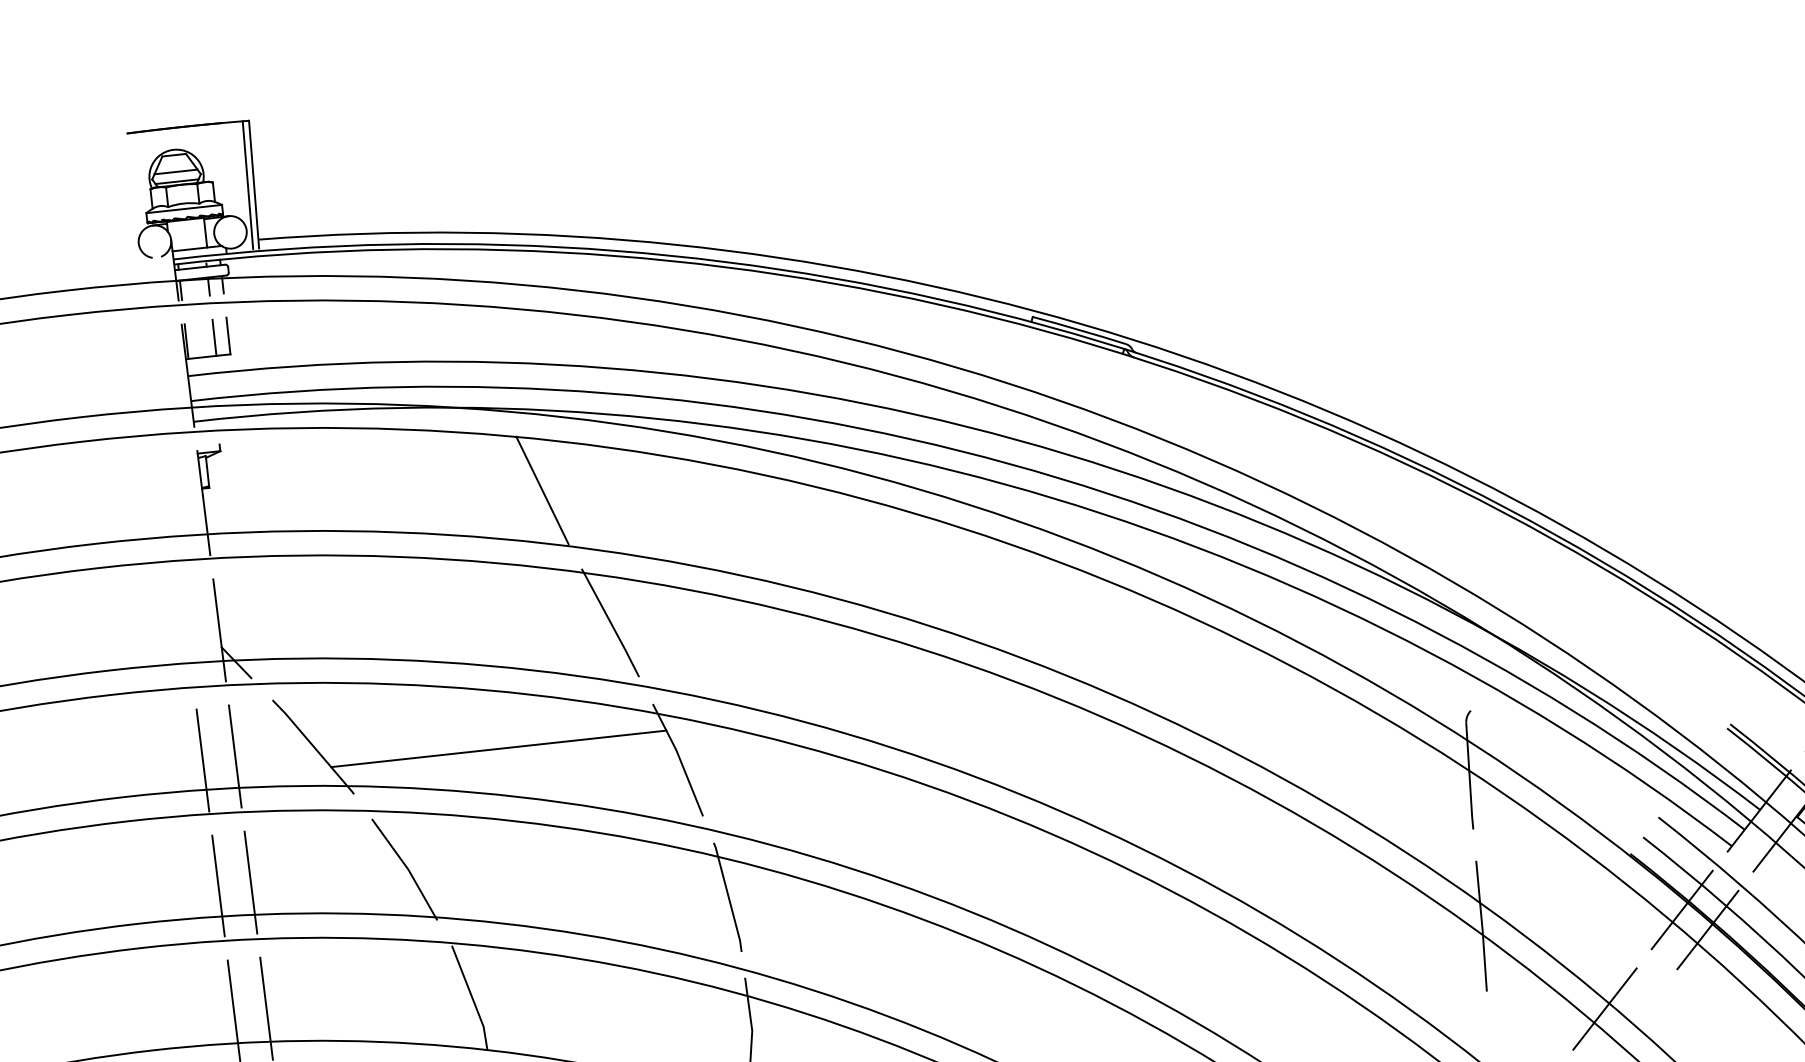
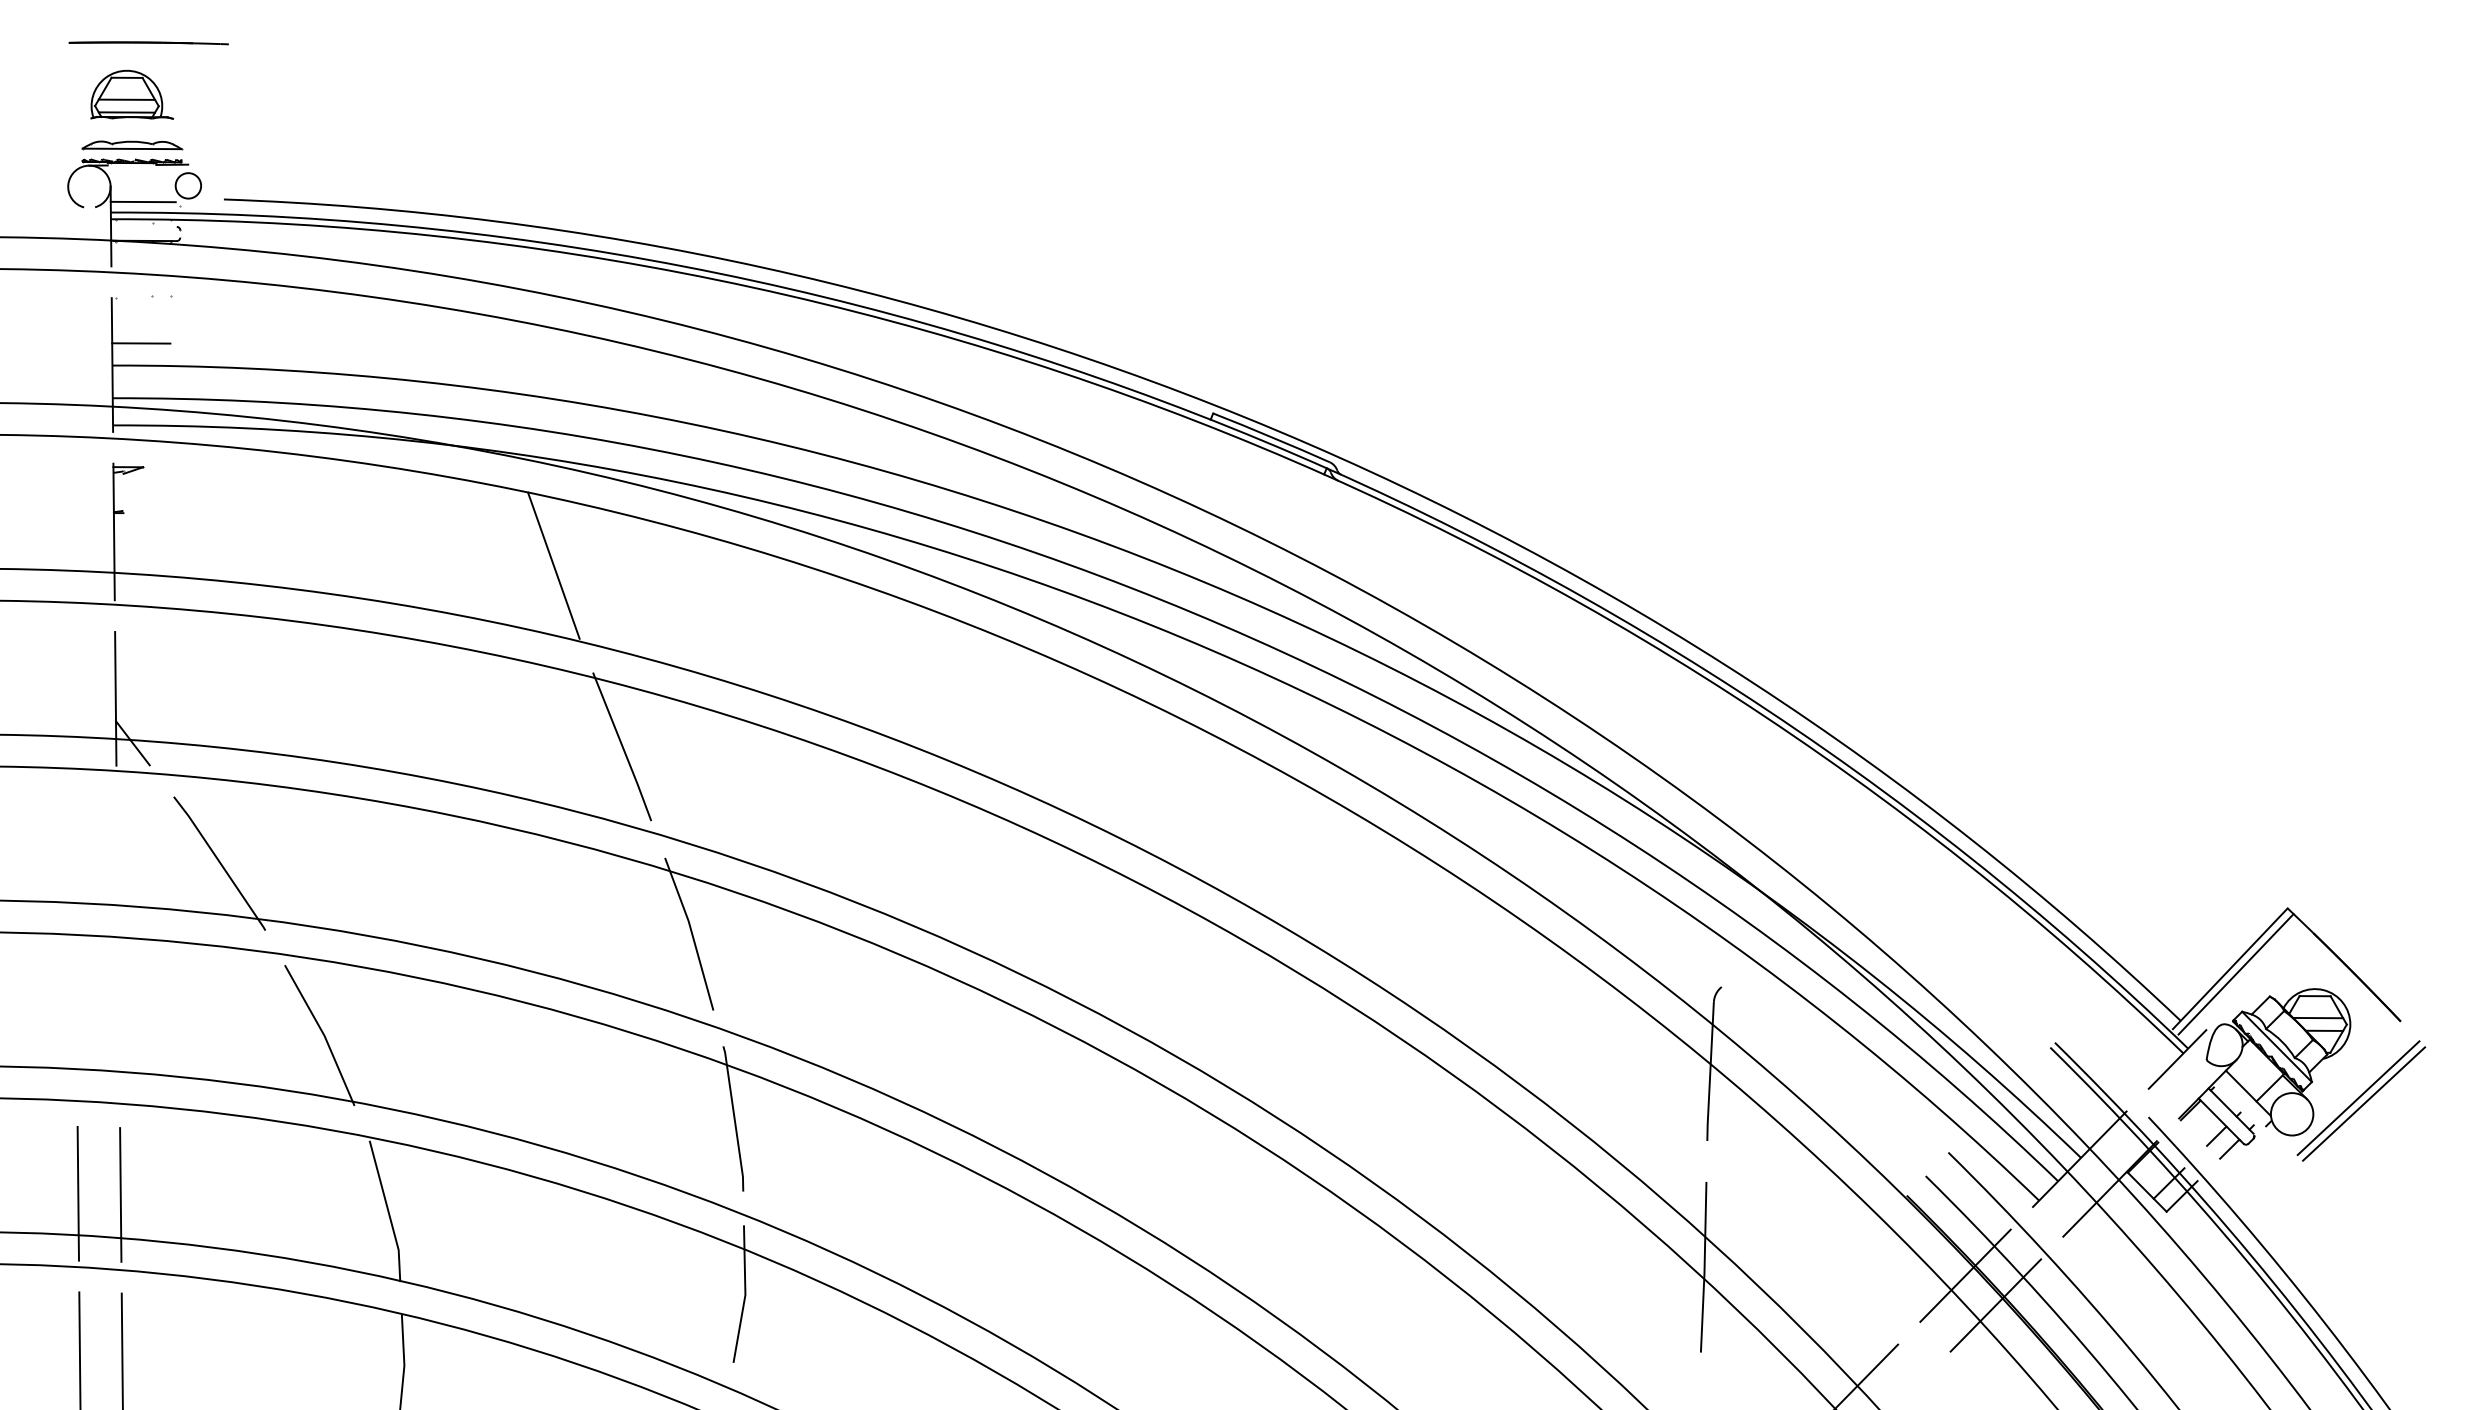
line: (253, 184) -> (225, 127), removed
line: (247, 185) -> (217, 127), removed
circle: (230, 232) -> (188, 185), size x0.6
line: (199, 267) -> (143, 226), removed
line: (498, 749) -> (458, 893), removed
line: (235, 756) -> (117, 864), removed
line: (202, 760) -> (74, 864), removed
line: (250, 882) -> (118, 1029), removed
line: (218, 886) -> (76, 1029), removed

